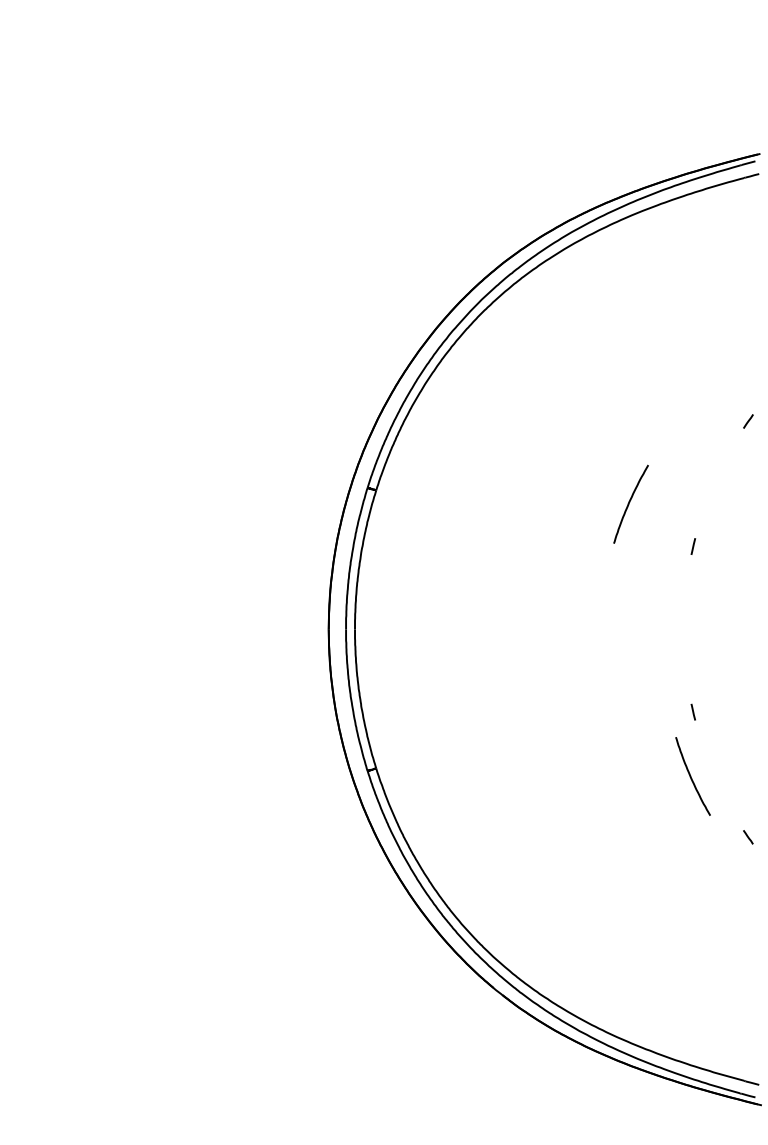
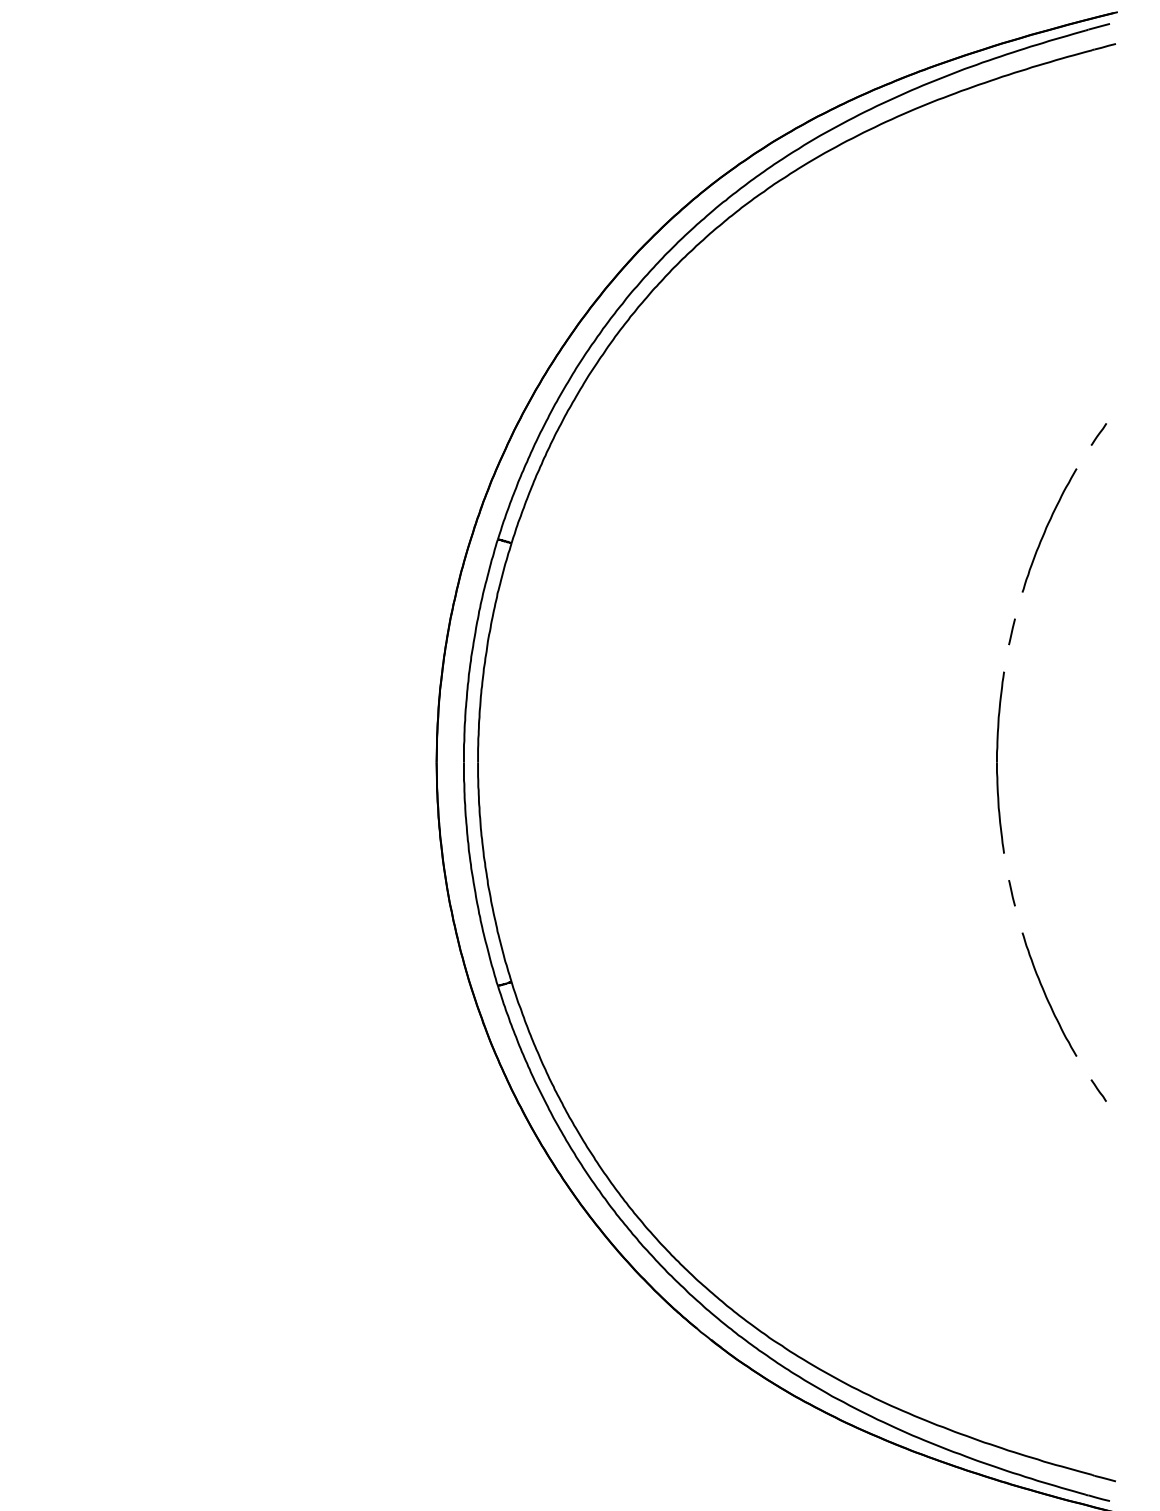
curve: (630, 502) -> (1048, 527), moved
part: (685, 629) -> (999, 762), added
curve: (691, 776) -> (1046, 994), moved

